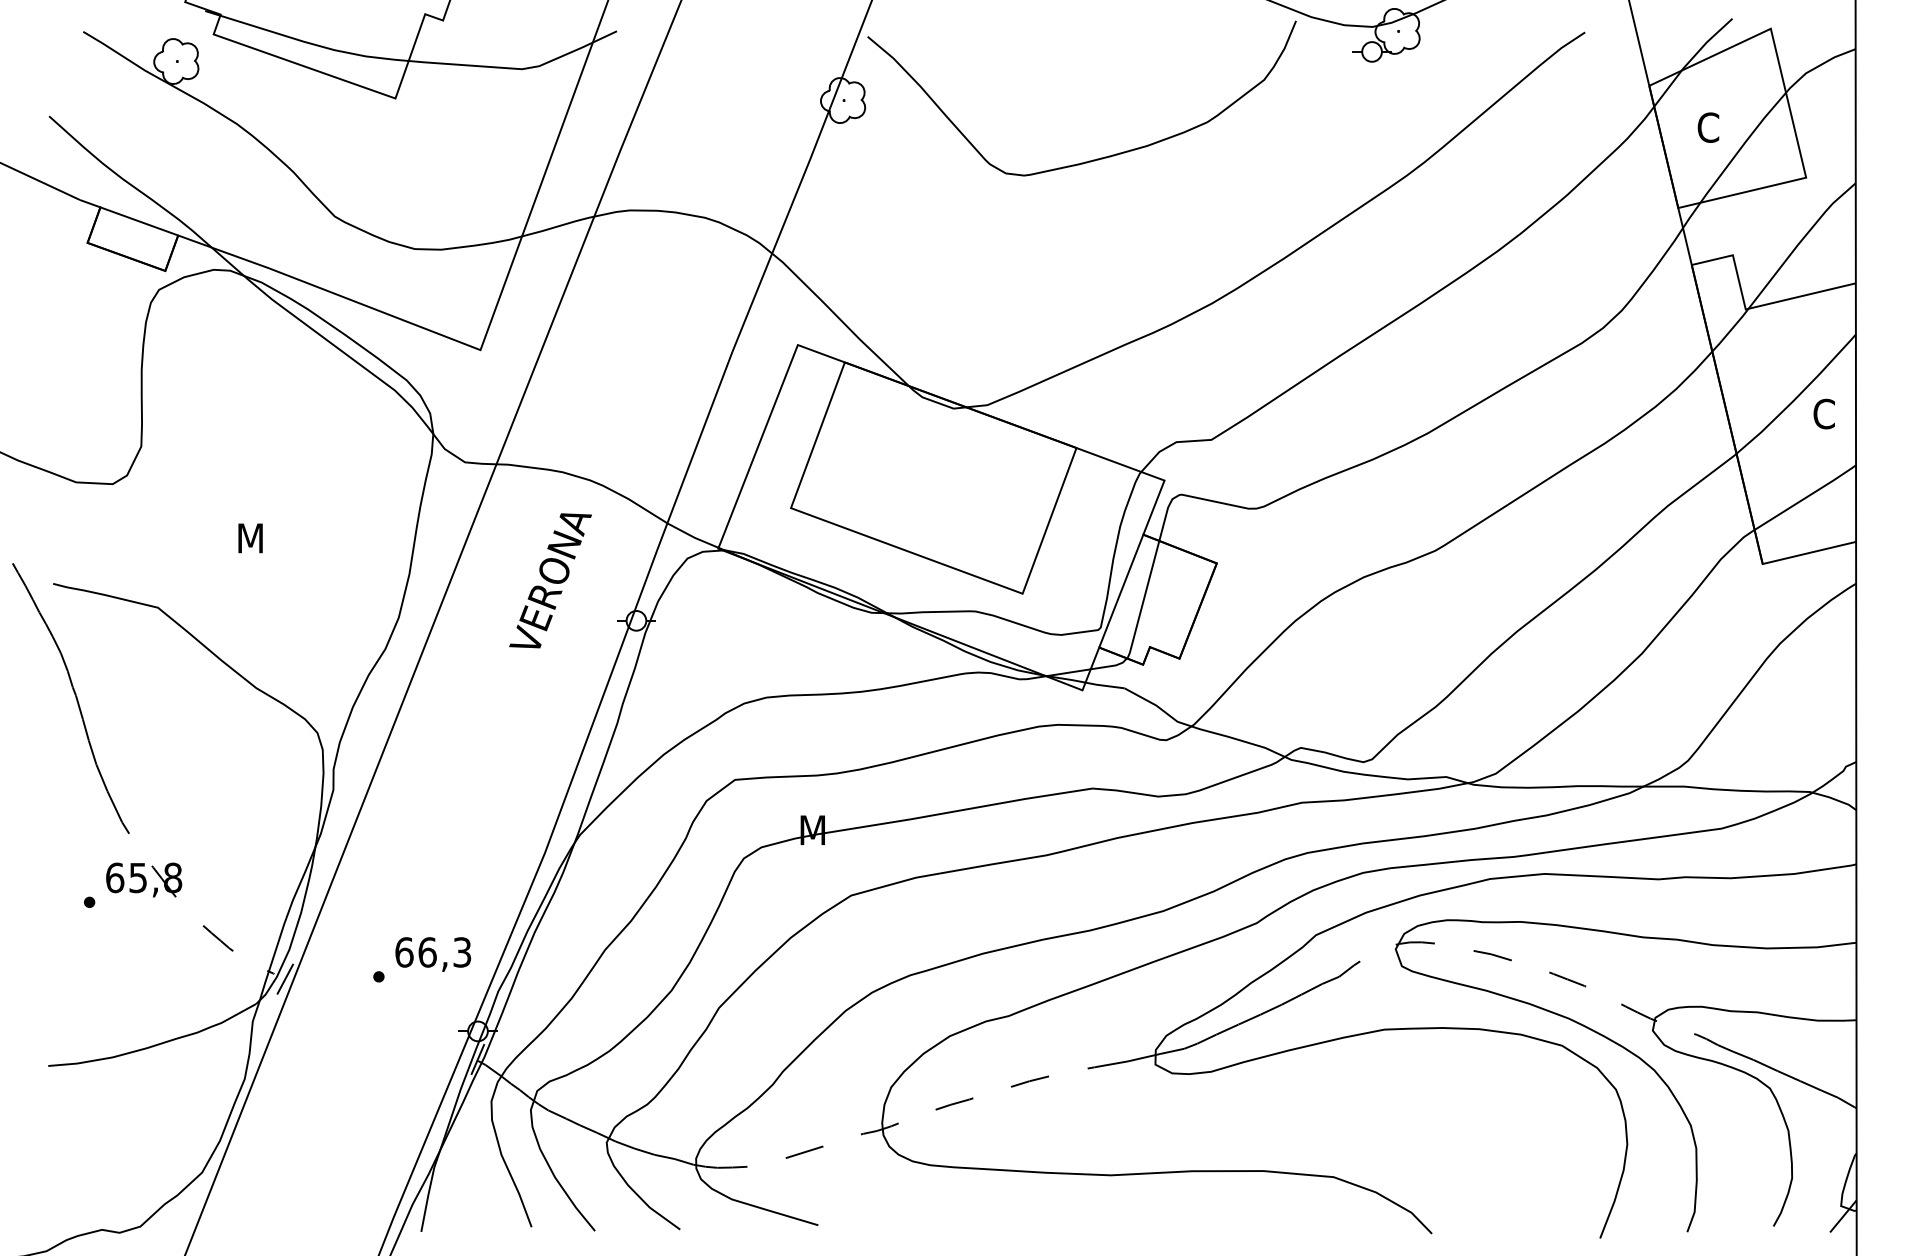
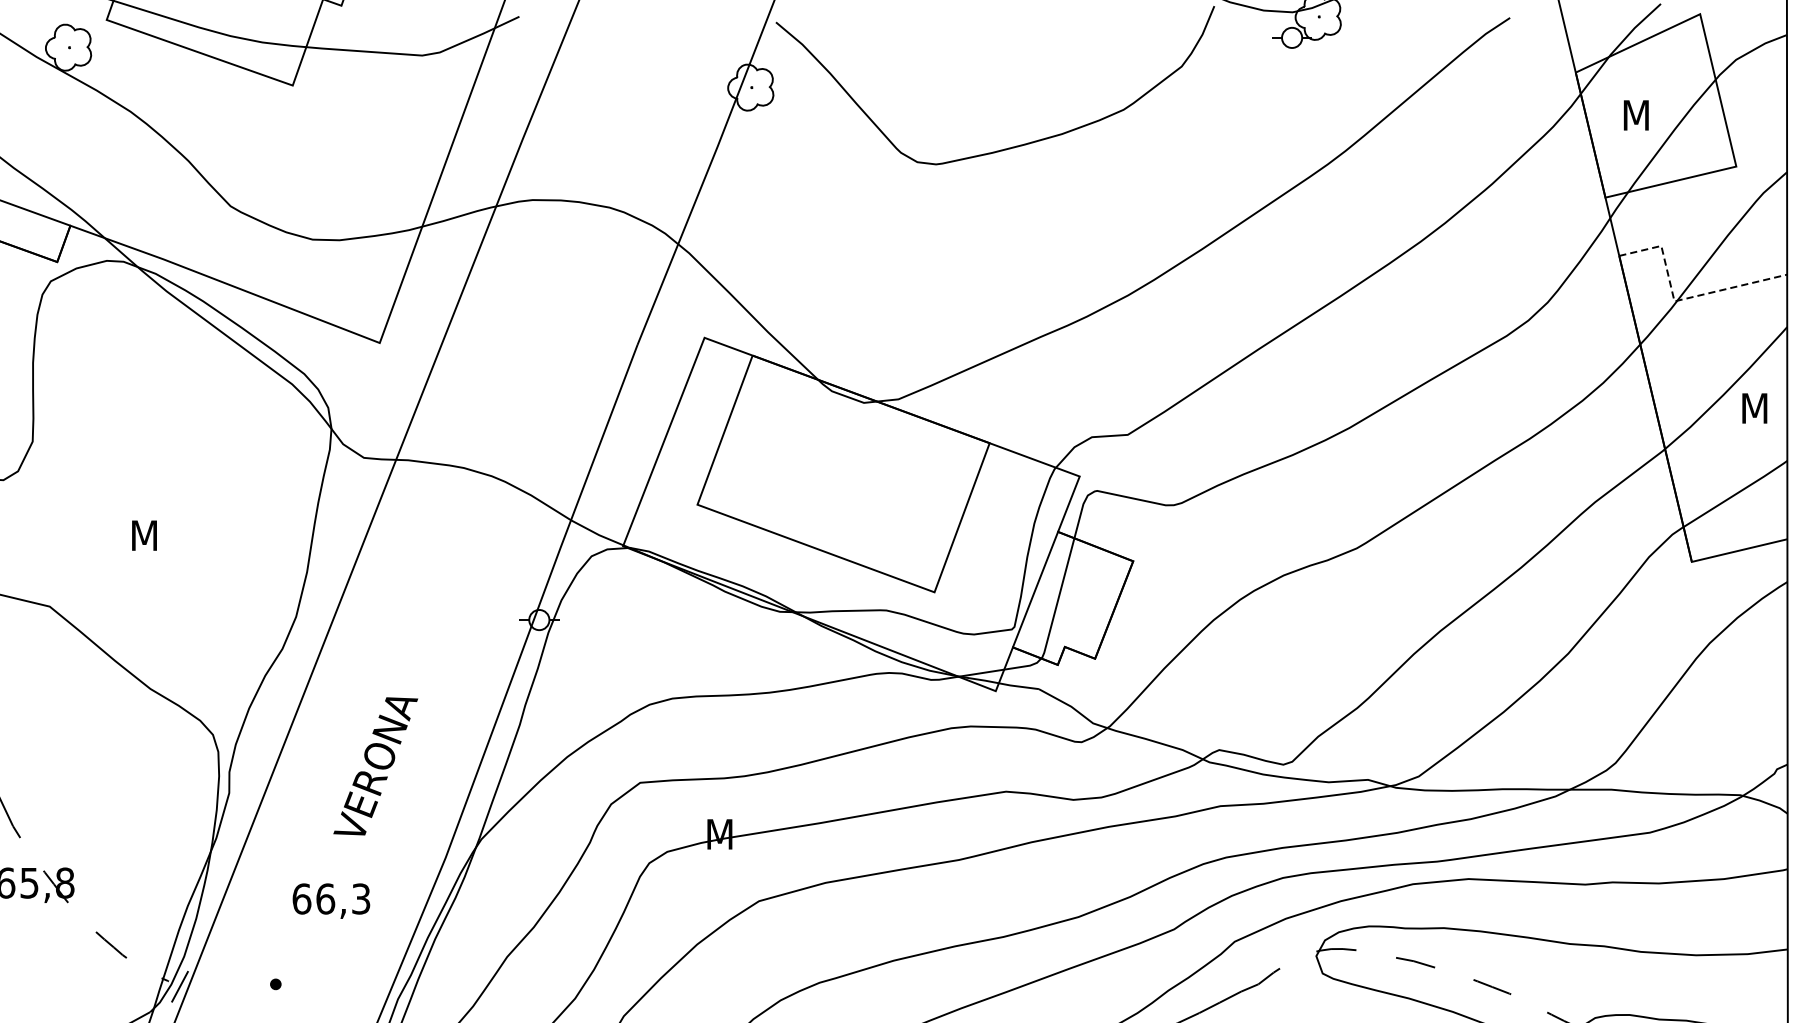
text: (1708, 127) -> (1636, 115), C -> M
line: (1752, 307) -> (1681, 299), solid -> dashed
text: (1824, 413) -> (1755, 407), C -> M
text: (550, 580) -> (375, 766), moved
text: (433, 954) -> (331, 901), moved

